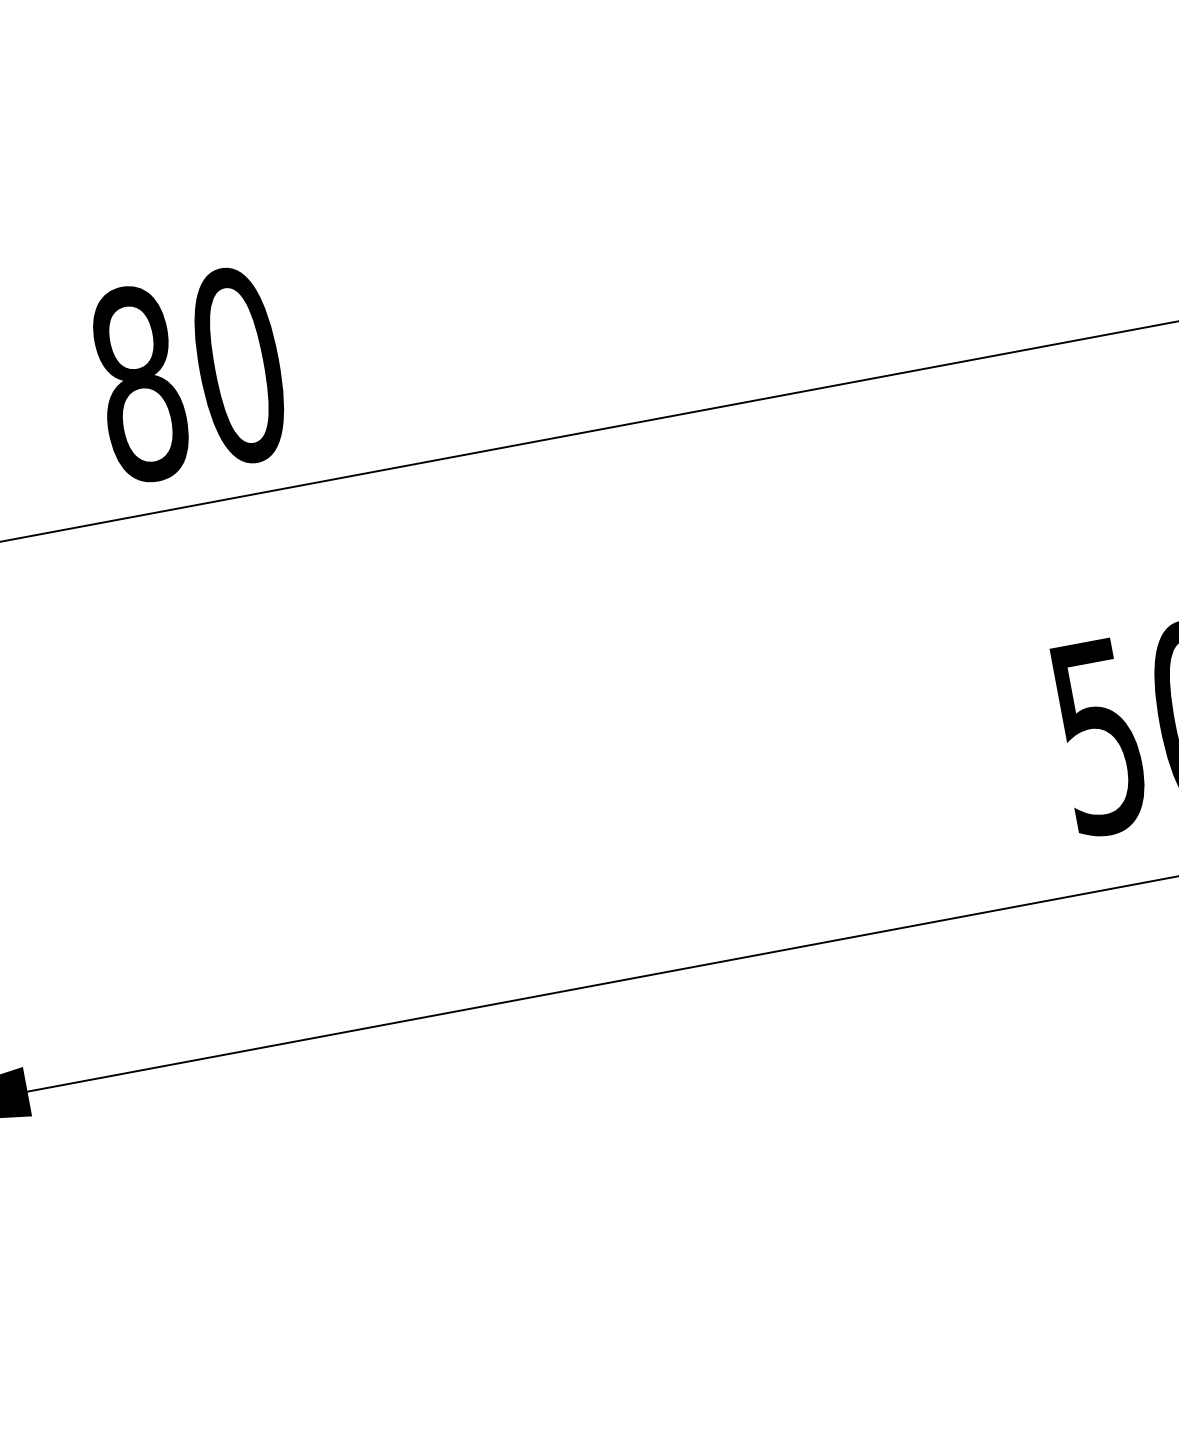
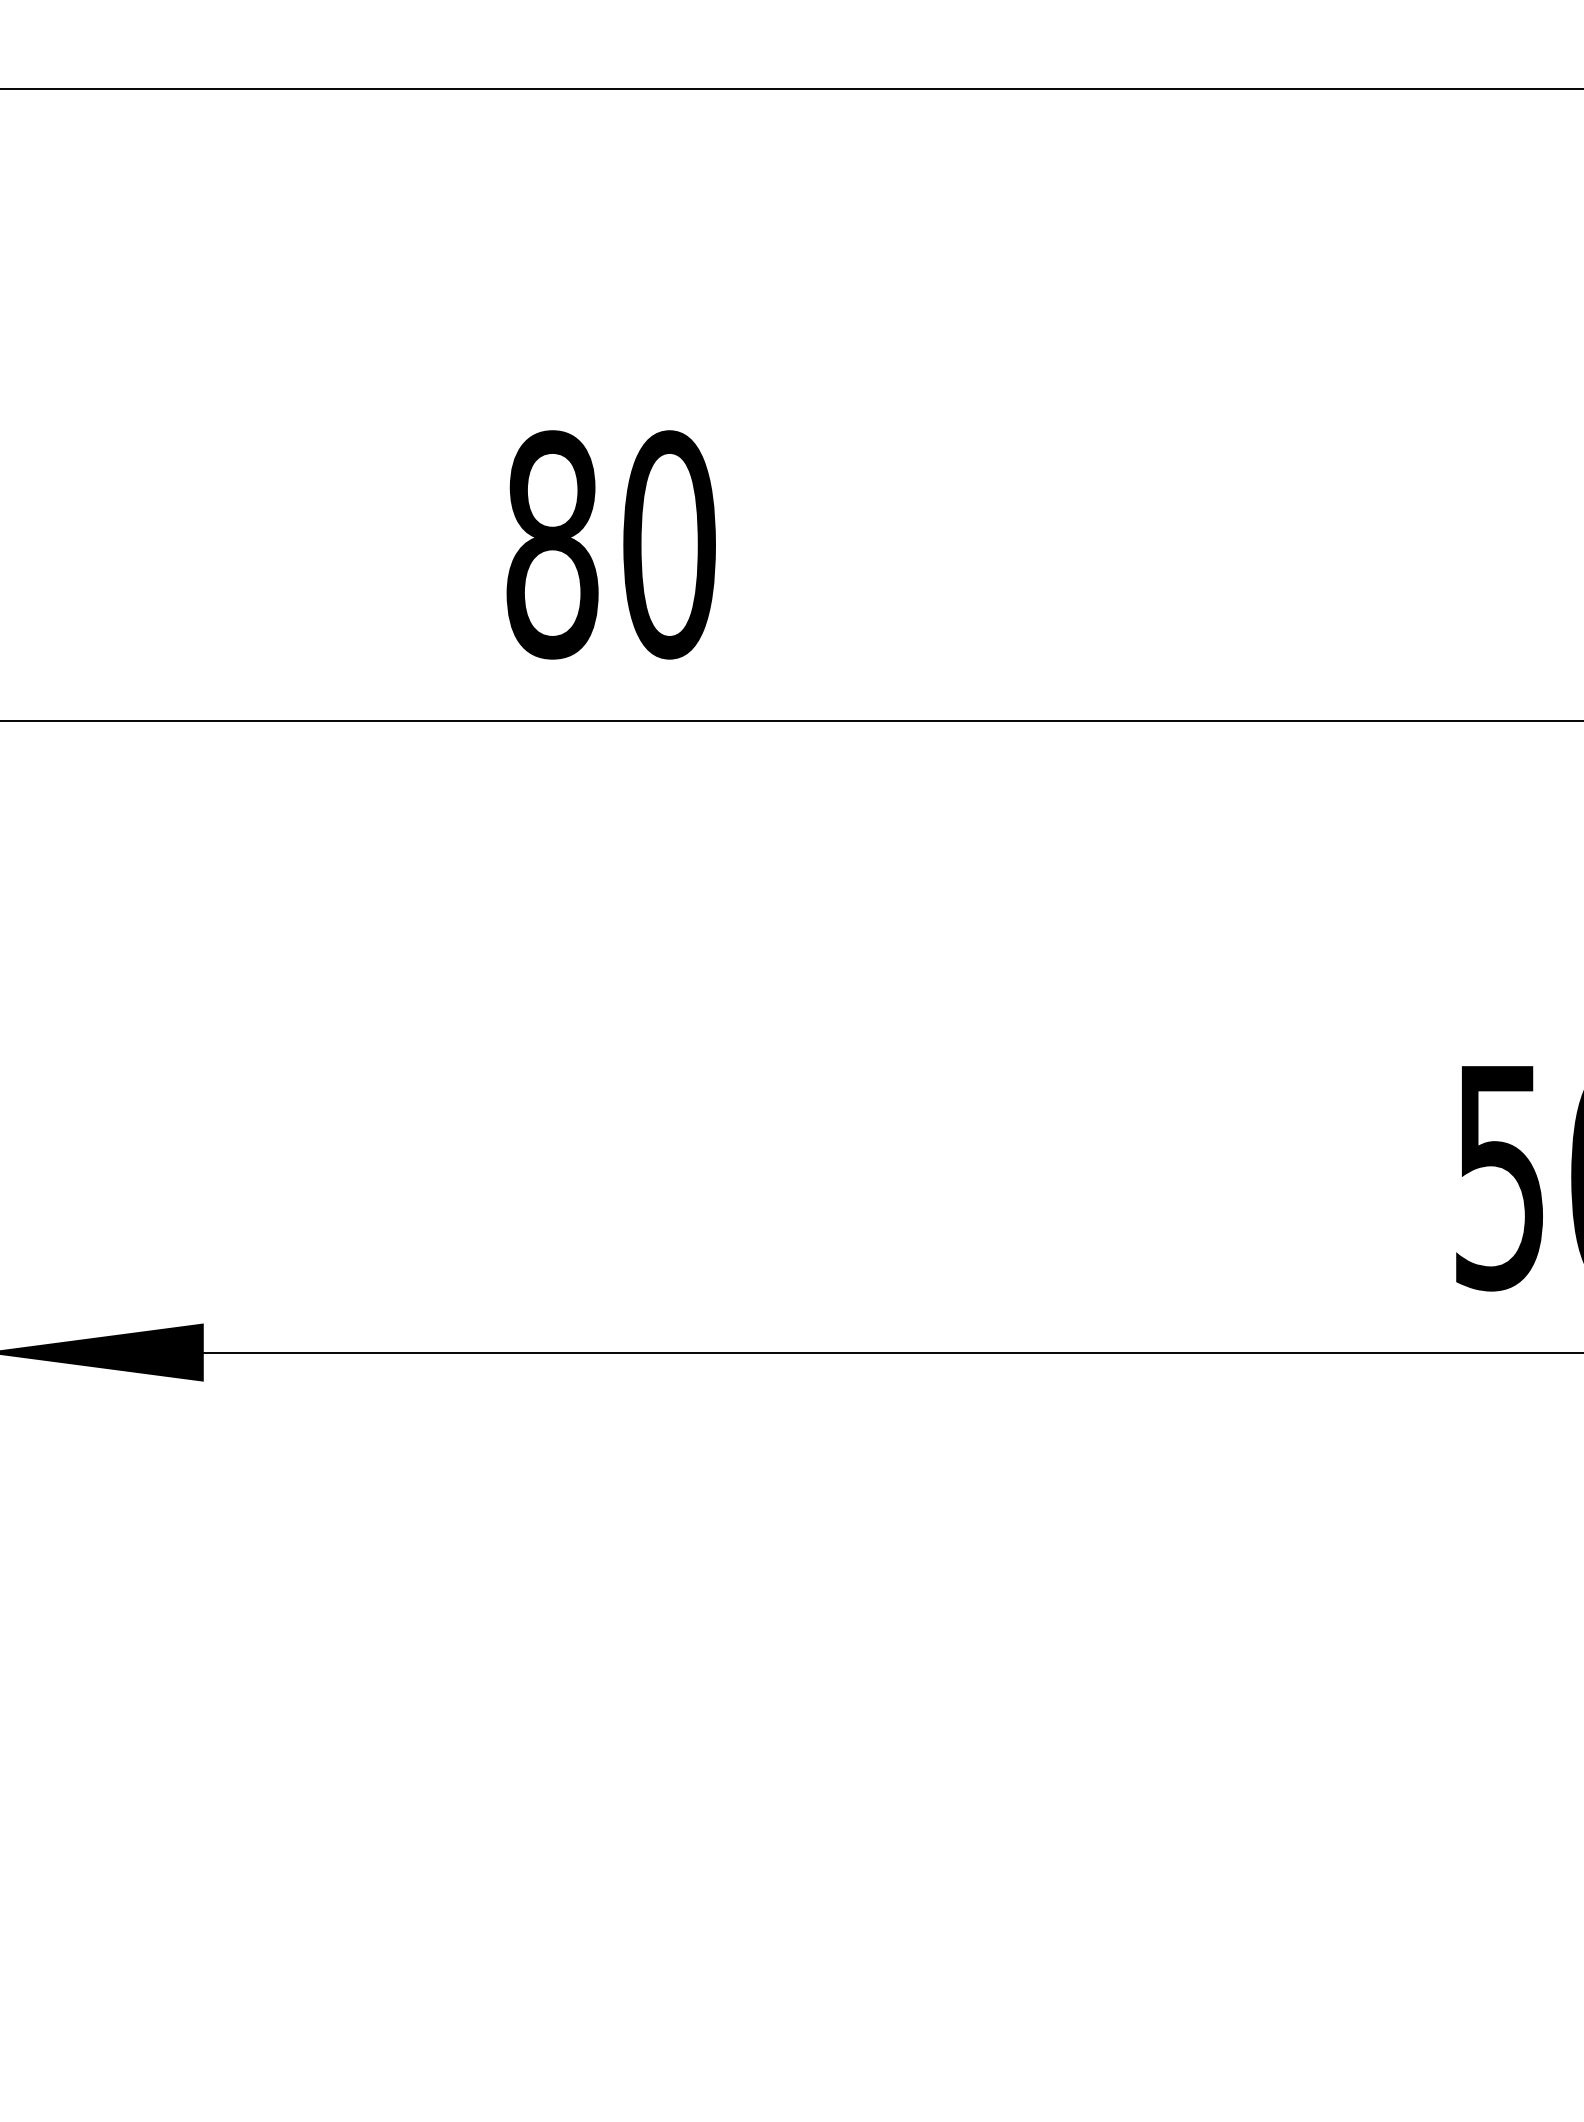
text: (189, 374) -> (610, 544), moved

